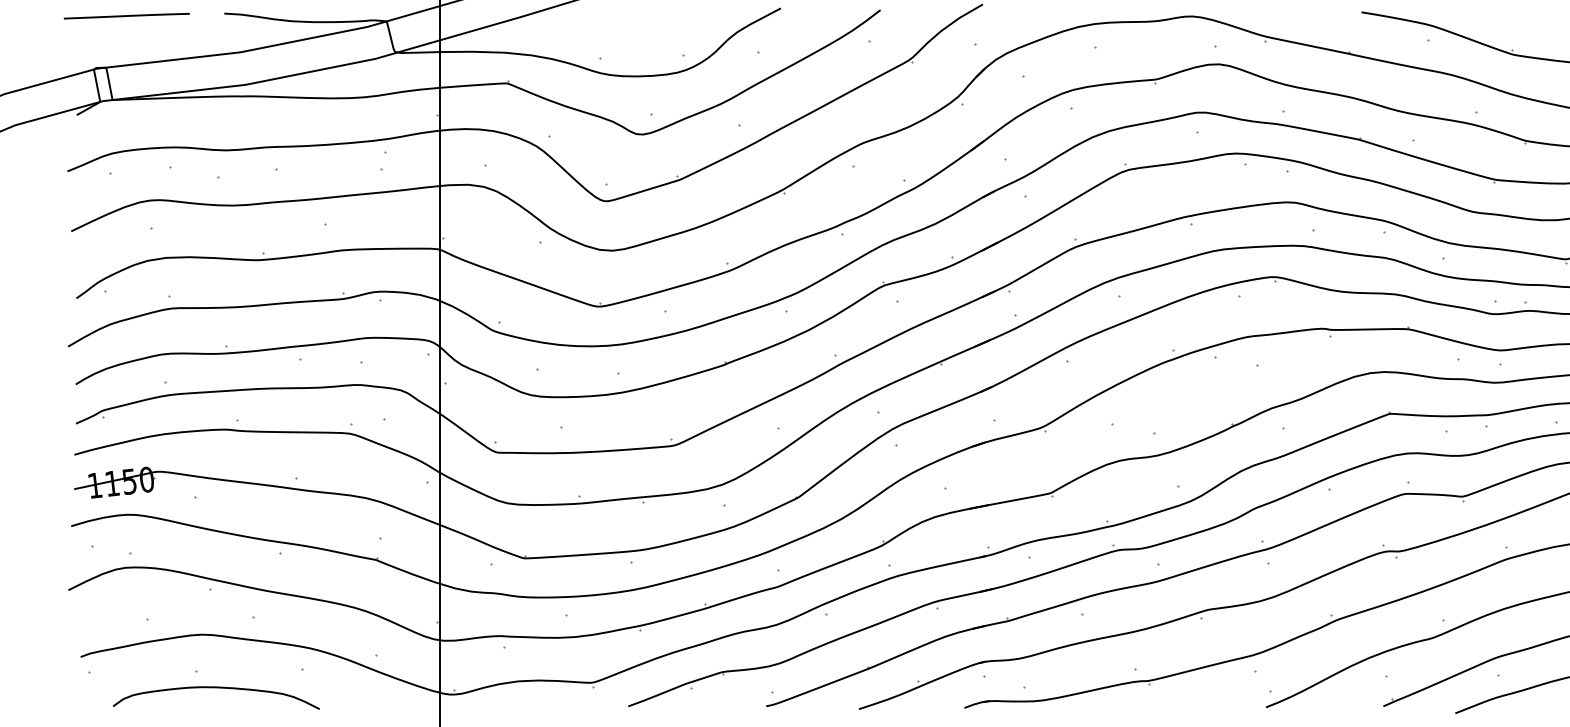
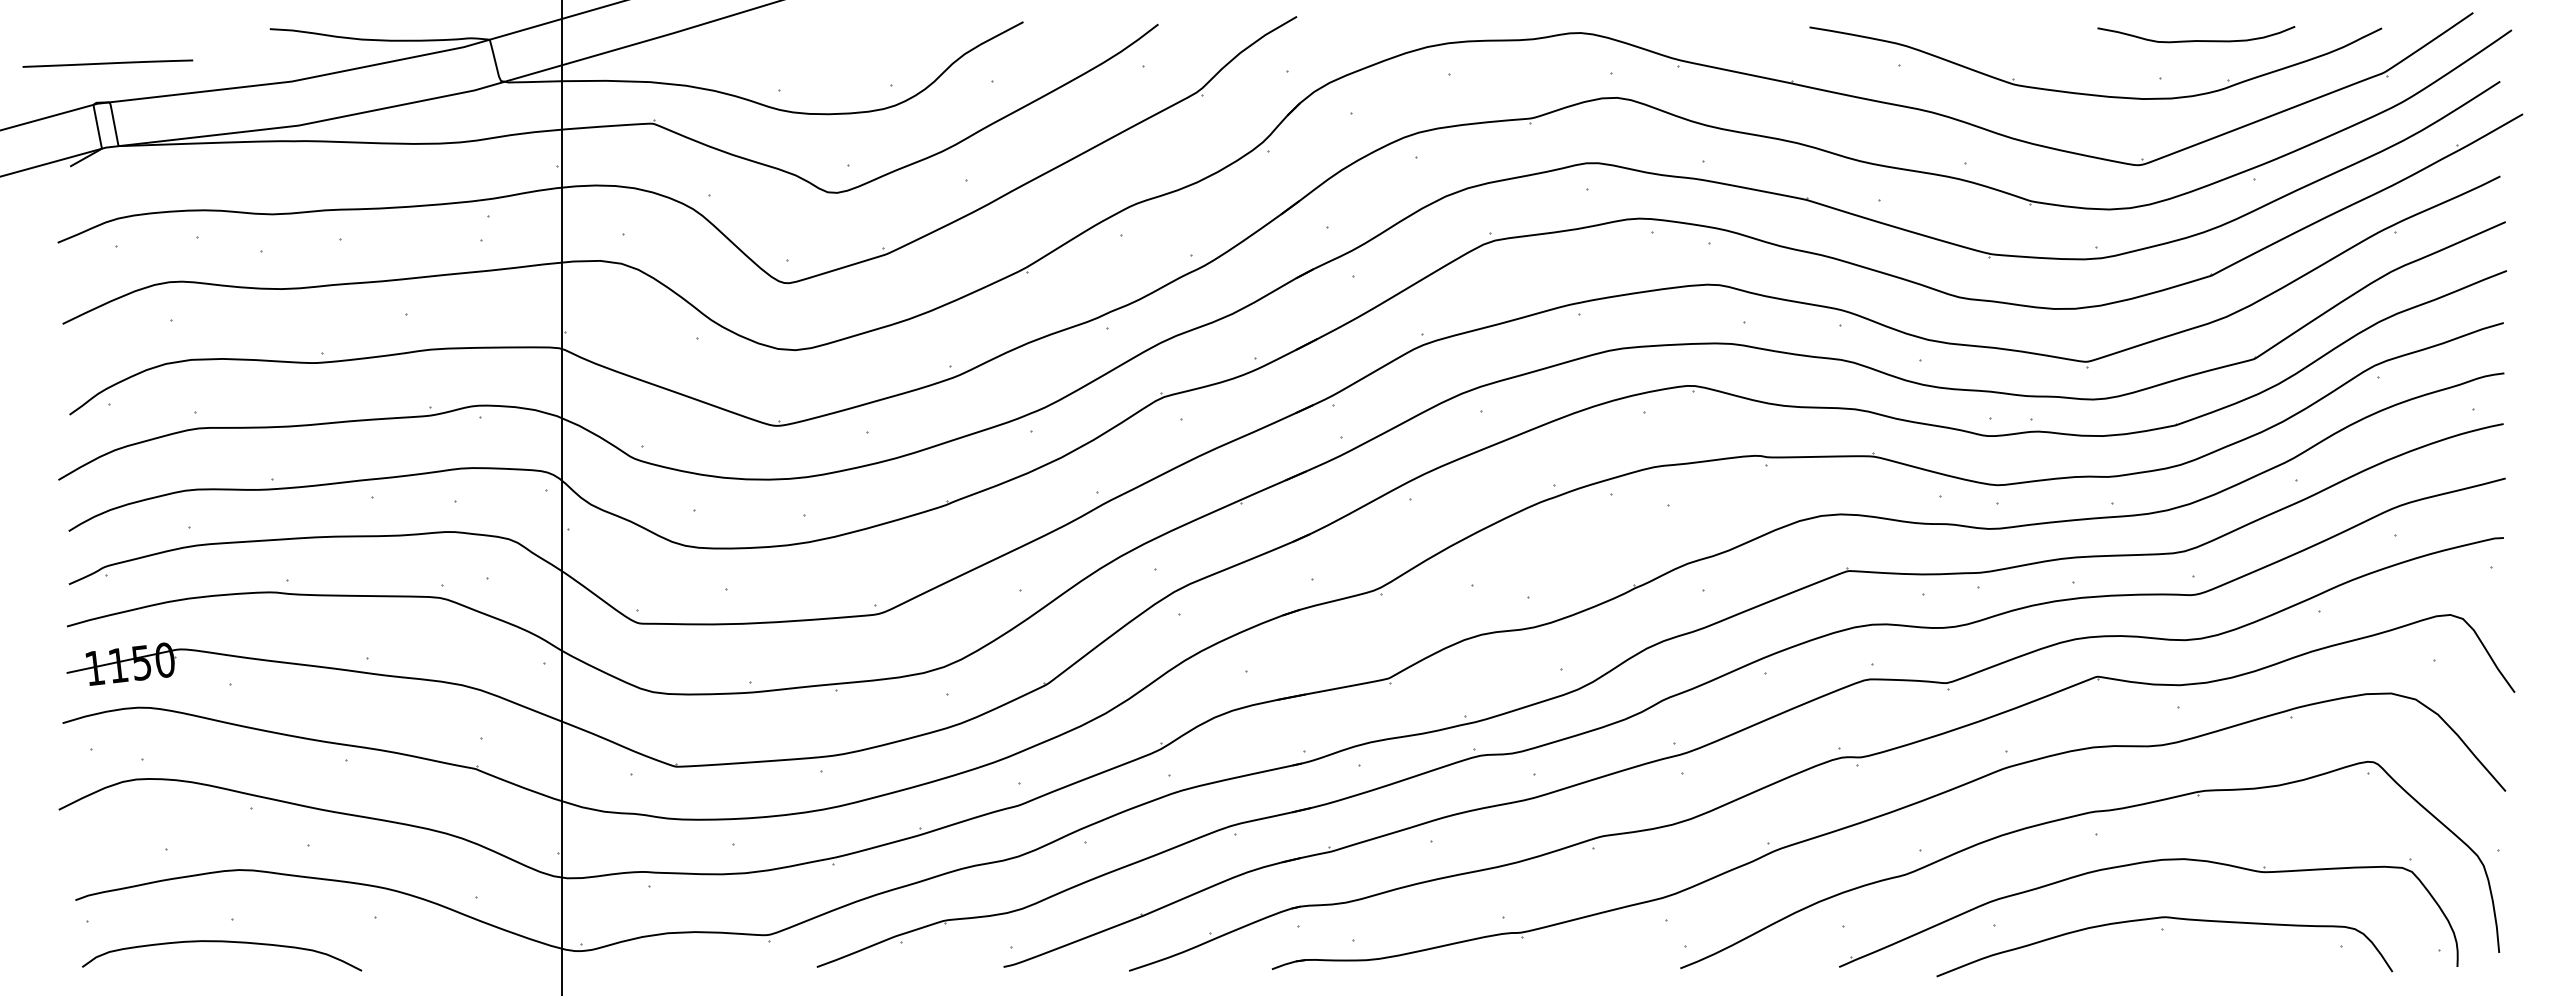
line: (126, 16) -> (107, 63), moved
curve: (216, 688) -> (222, 942), moved

